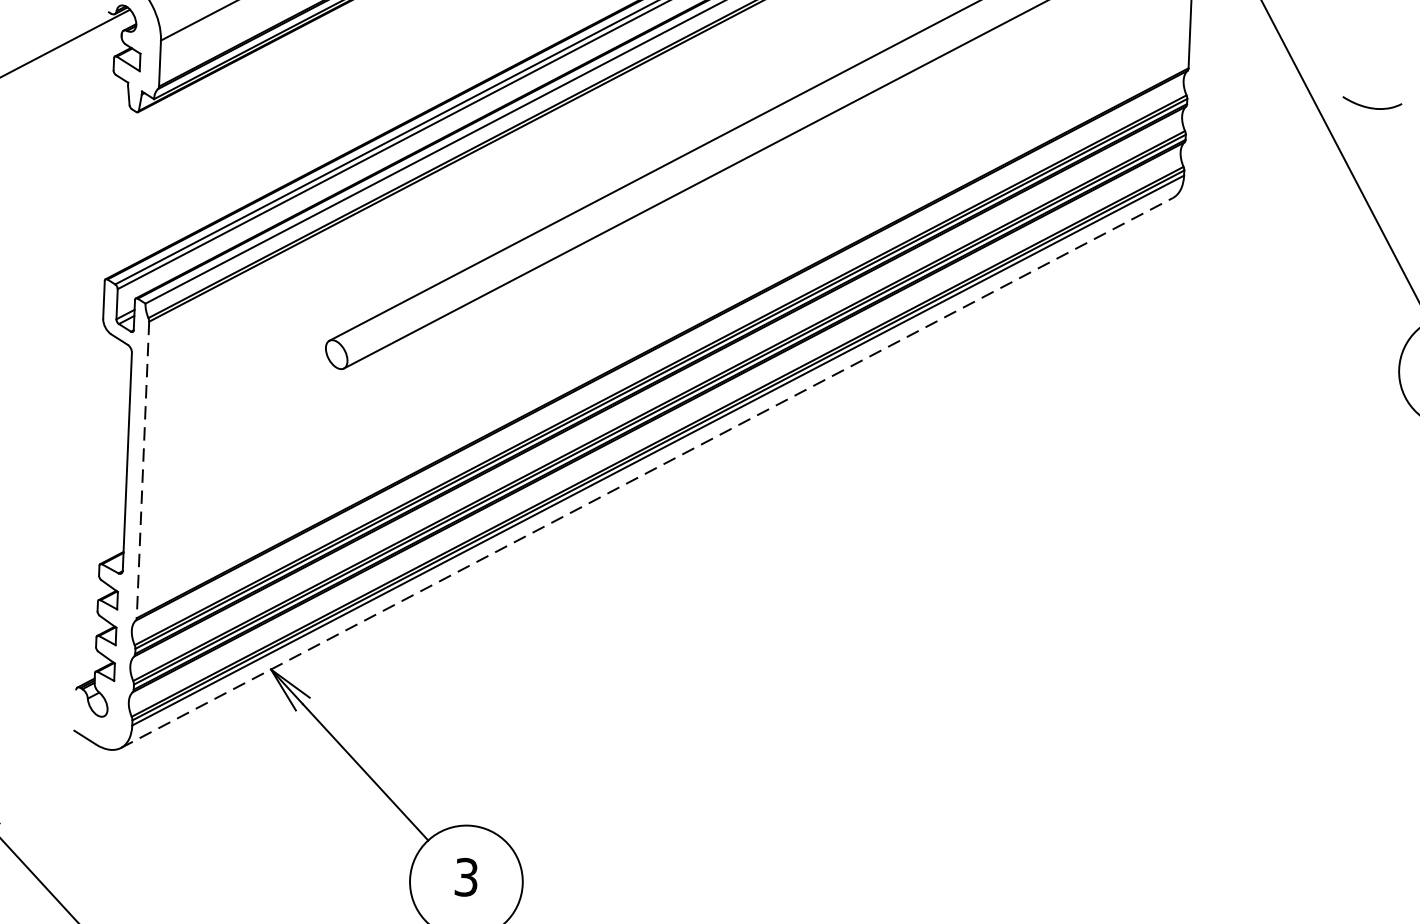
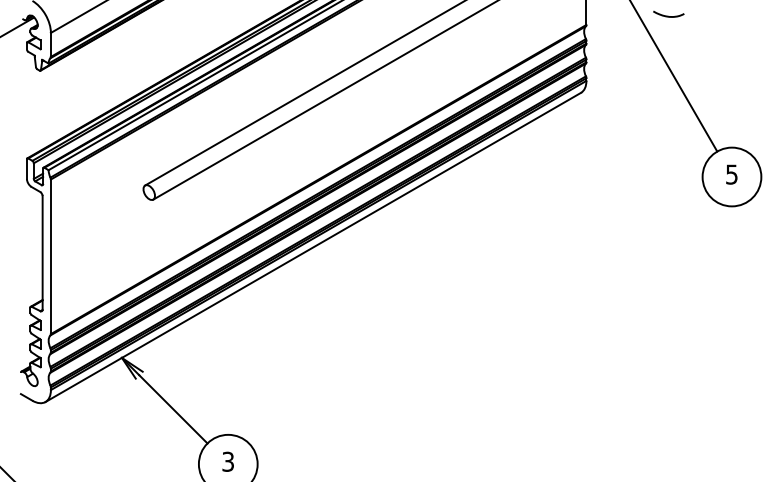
curve: (1371, 105) -> (668, 15), moved
line: (142, 471) -> (50, 257), dashed -> solid
line: (647, 473) -> (313, 247), dashed -> solid

